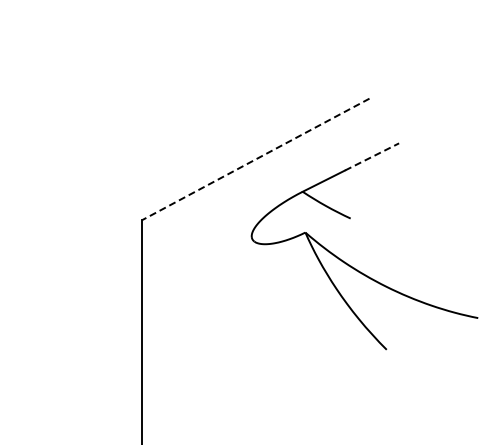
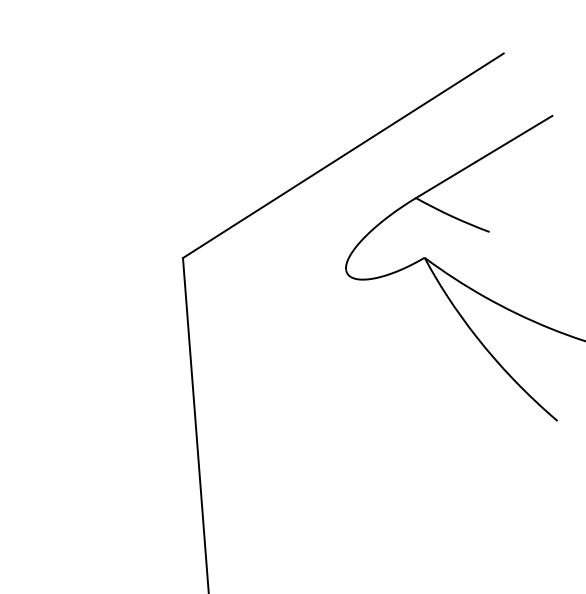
line: (372, 156) -> (514, 138), dashed -> solid
line: (255, 159) -> (342, 155), dashed -> solid

